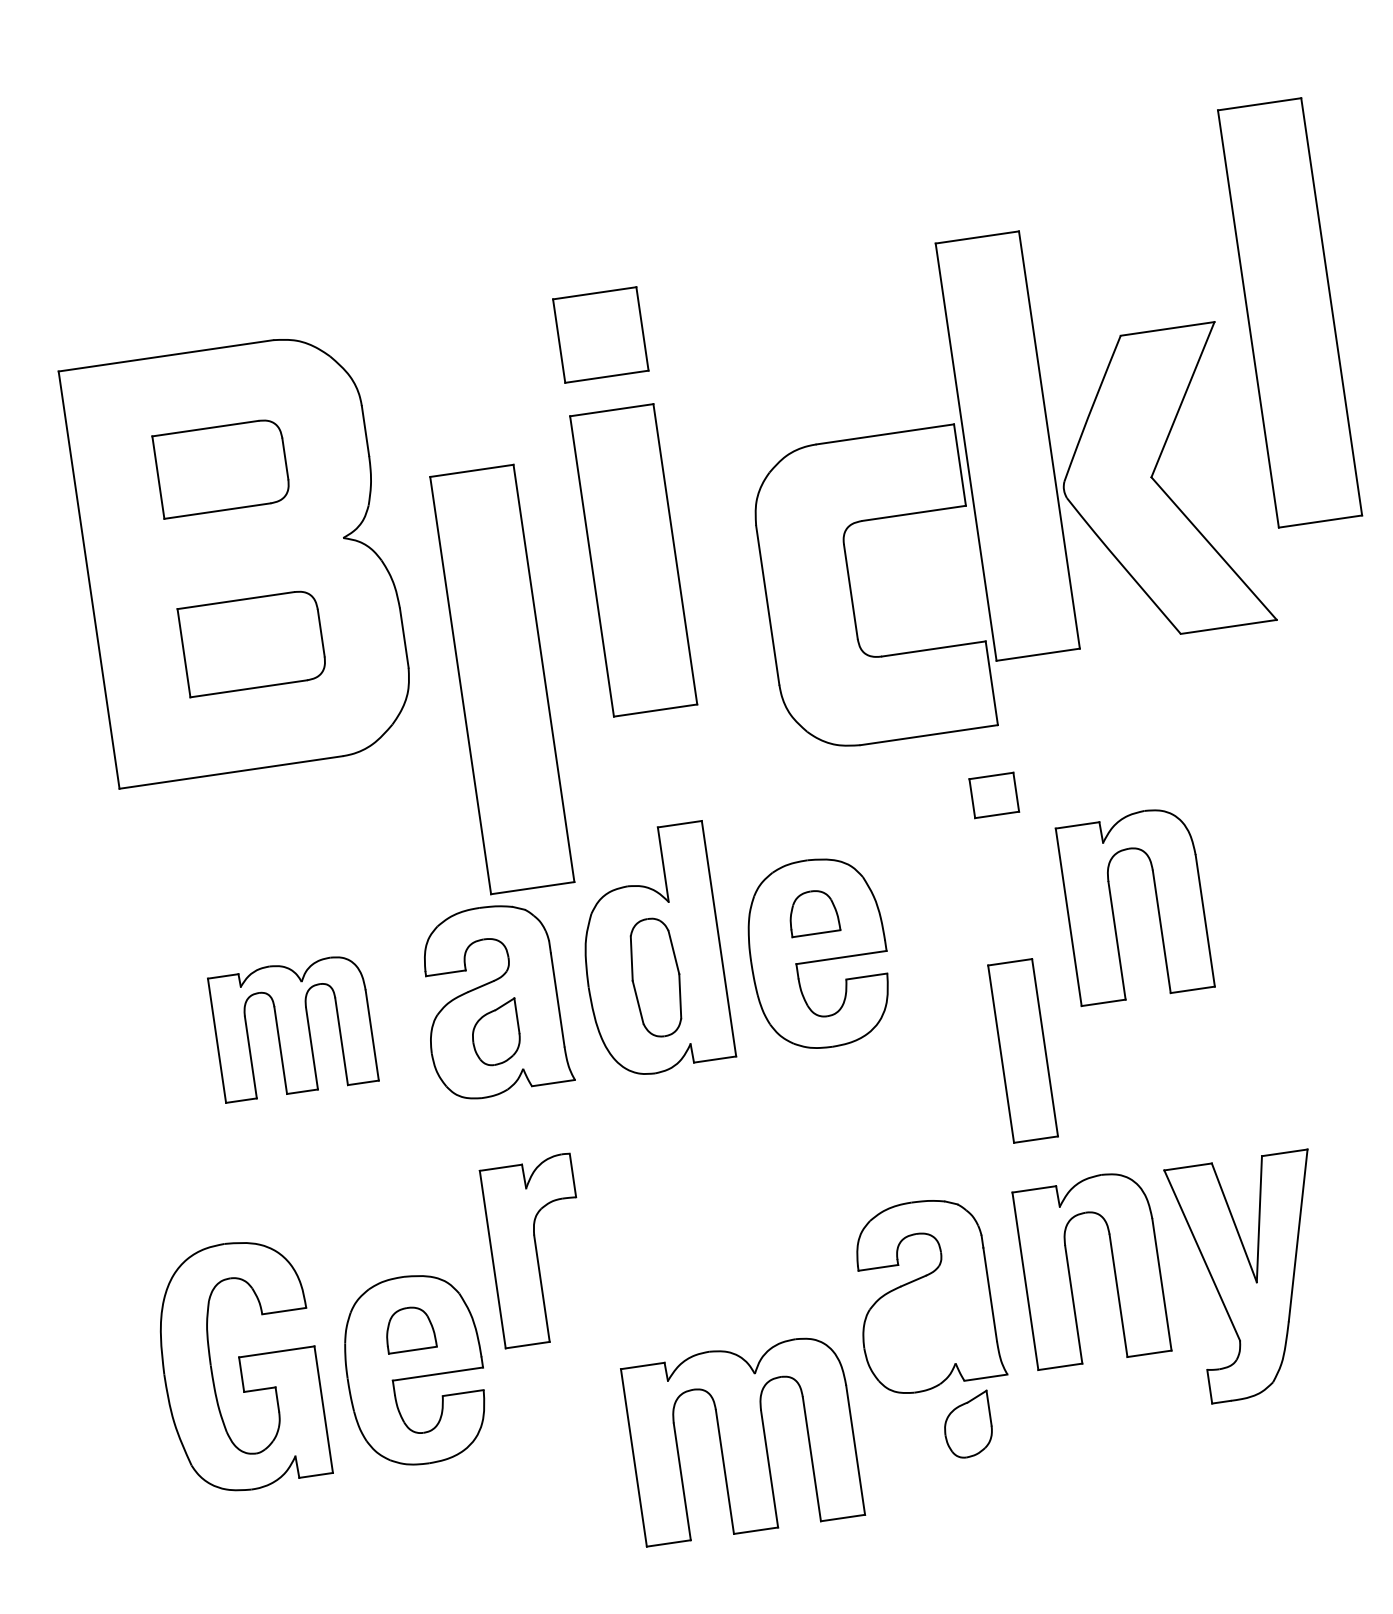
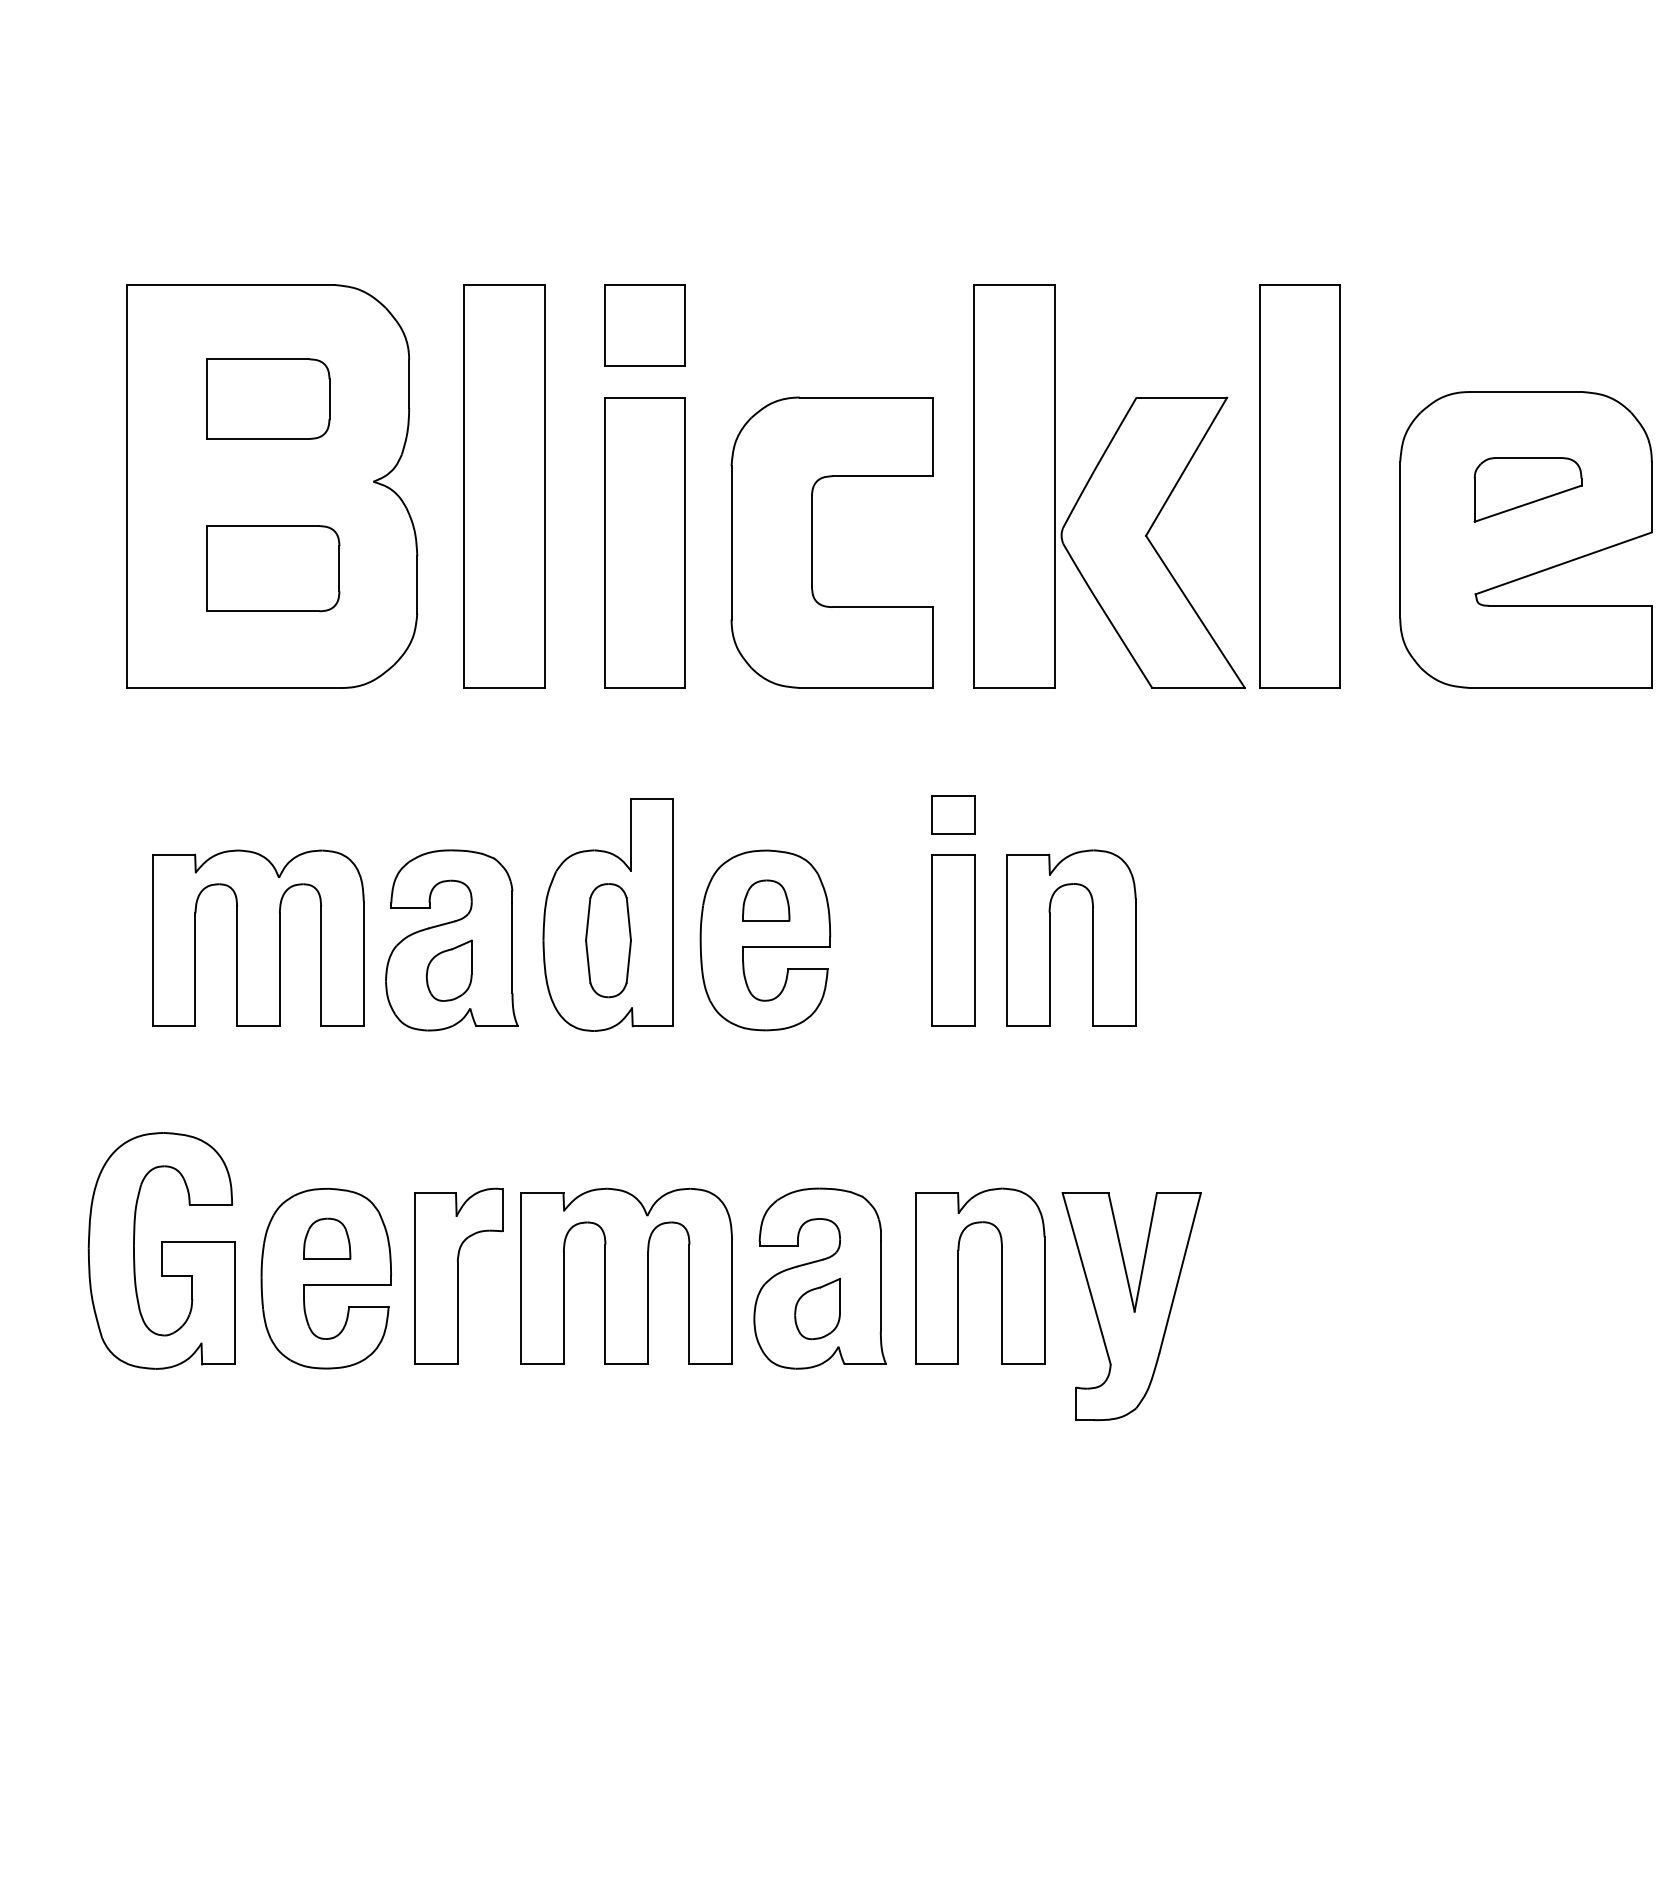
part: (1289, 312) -> (1299, 486), moved
part: (851, 592) -> (812, 542), moved
part: (502, 679) -> (504, 486), moved
part: (293, 1027) -> (258, 937), size x1.43
part: (1023, 1050) -> (953, 940), moved
part: (537, 1249) -> (458, 1275), moved
part: (967, 1424) -> (817, 1308), moved
part: (742, 1438) -> (626, 1275), moved

